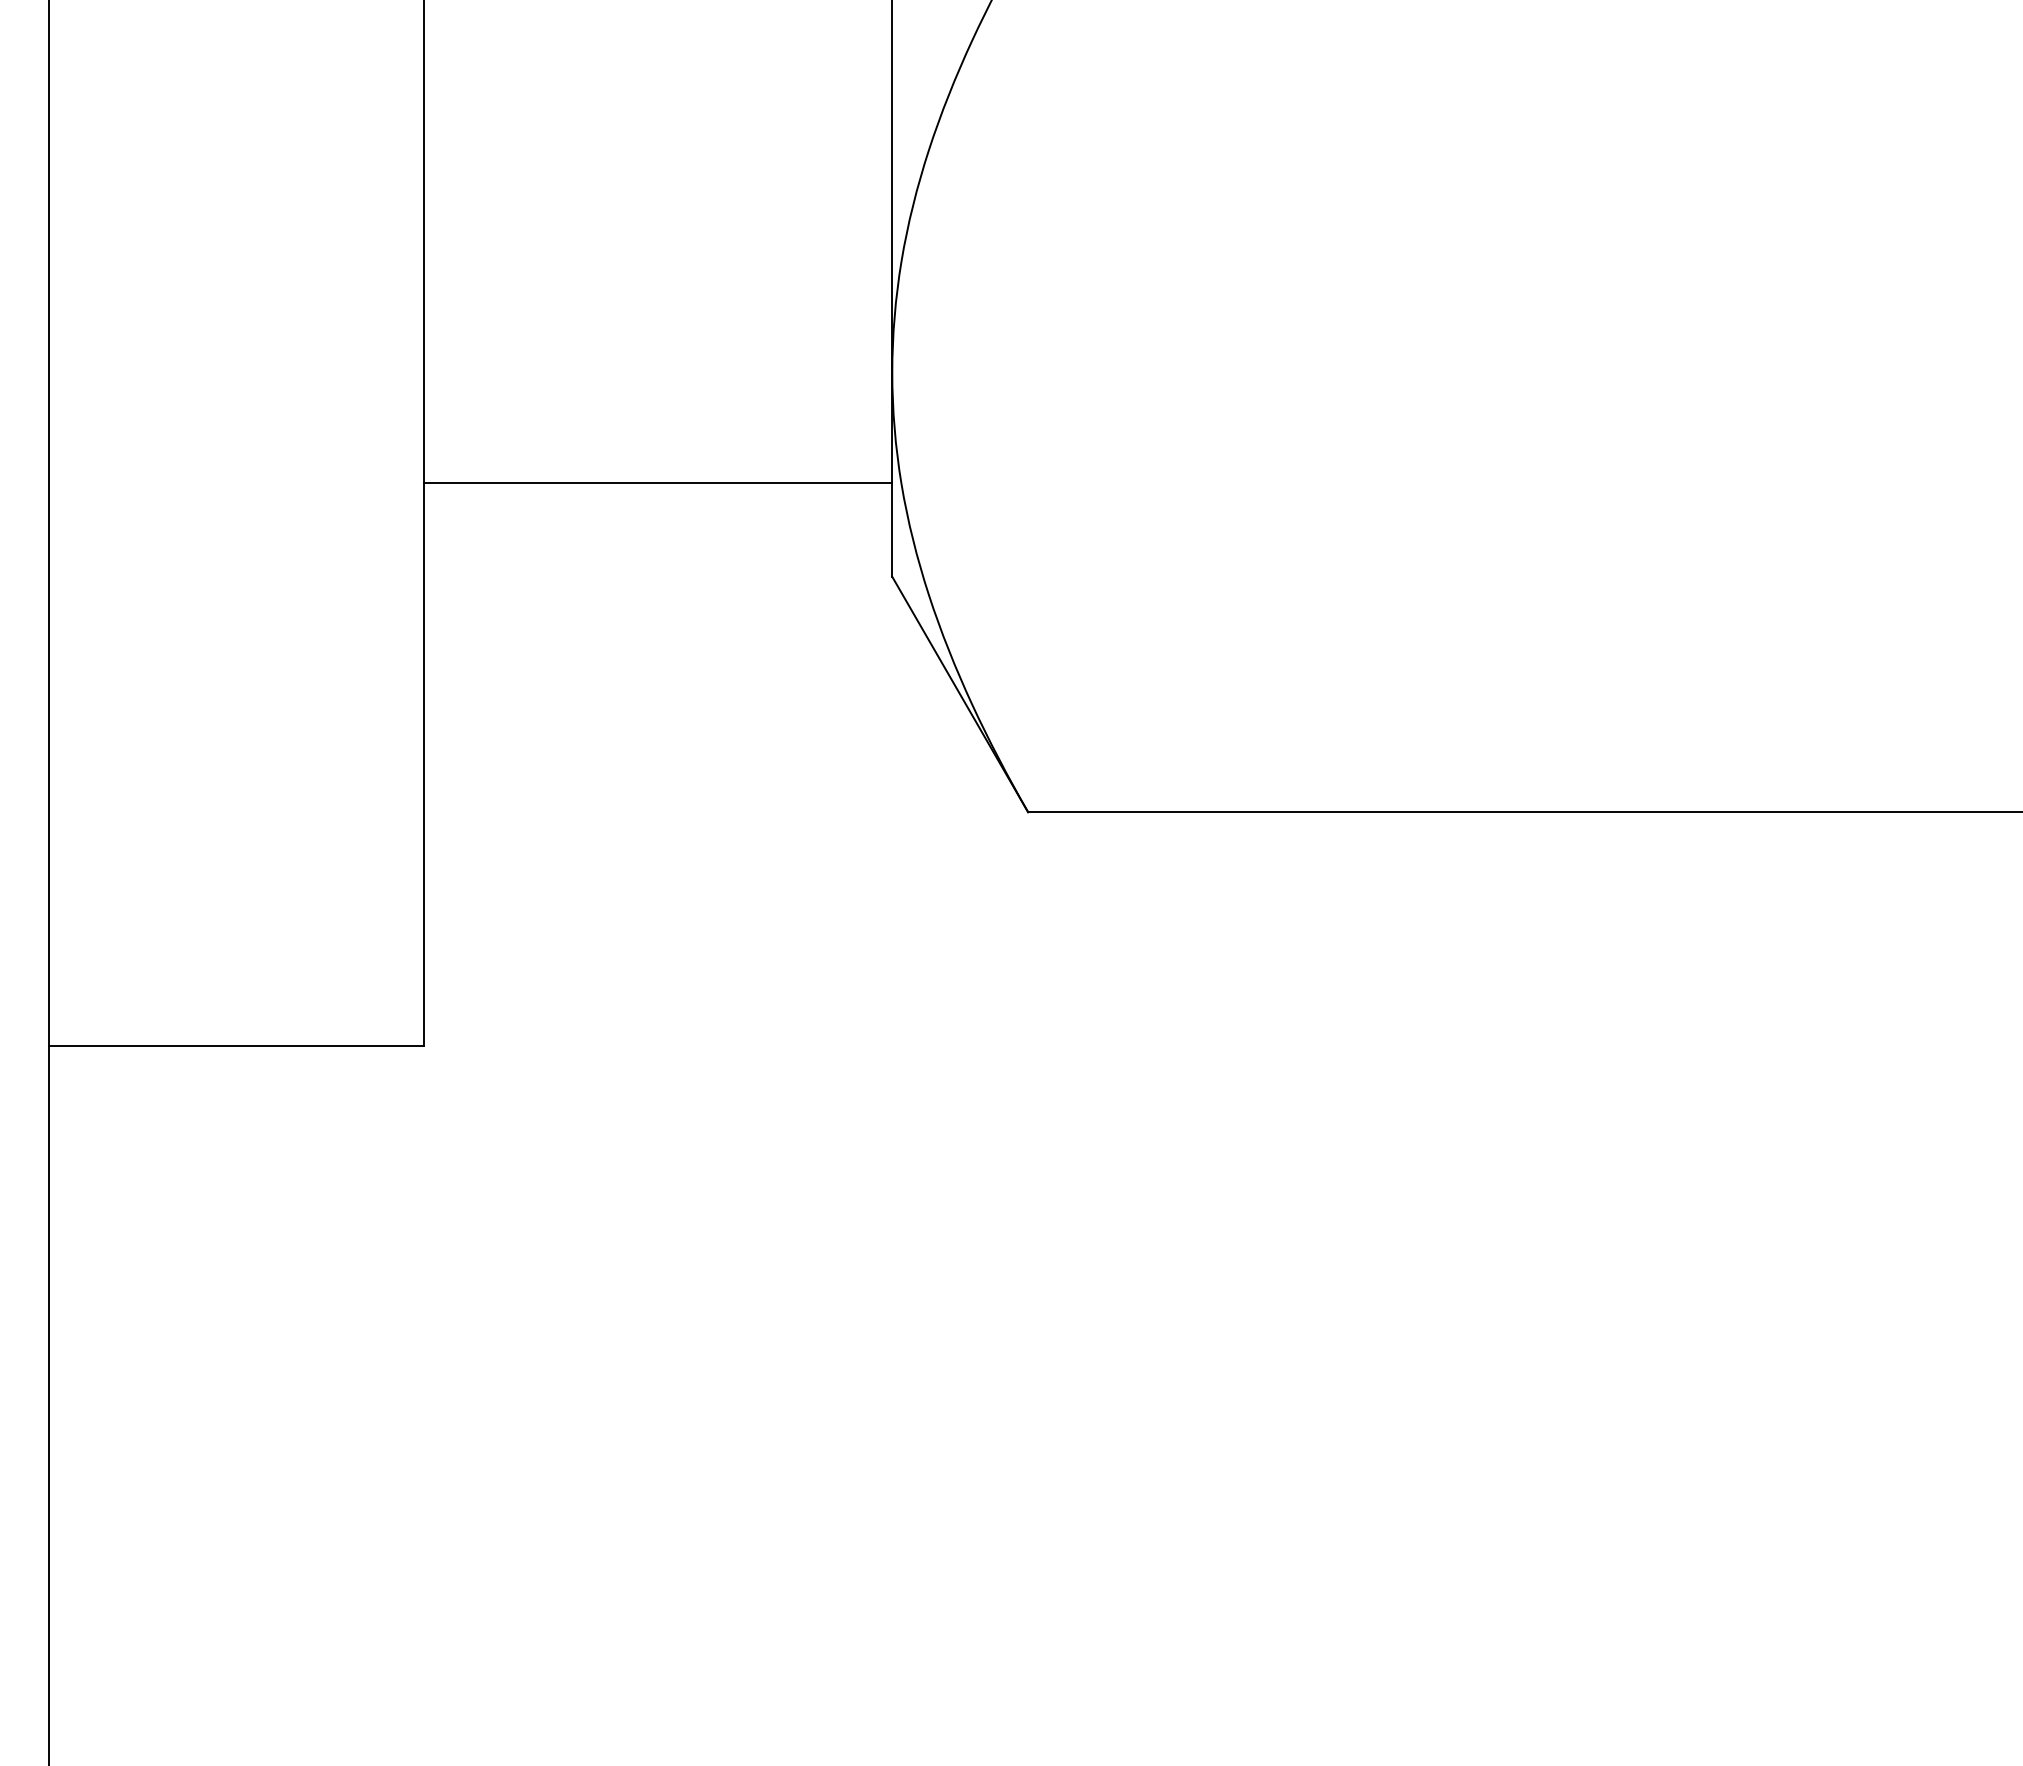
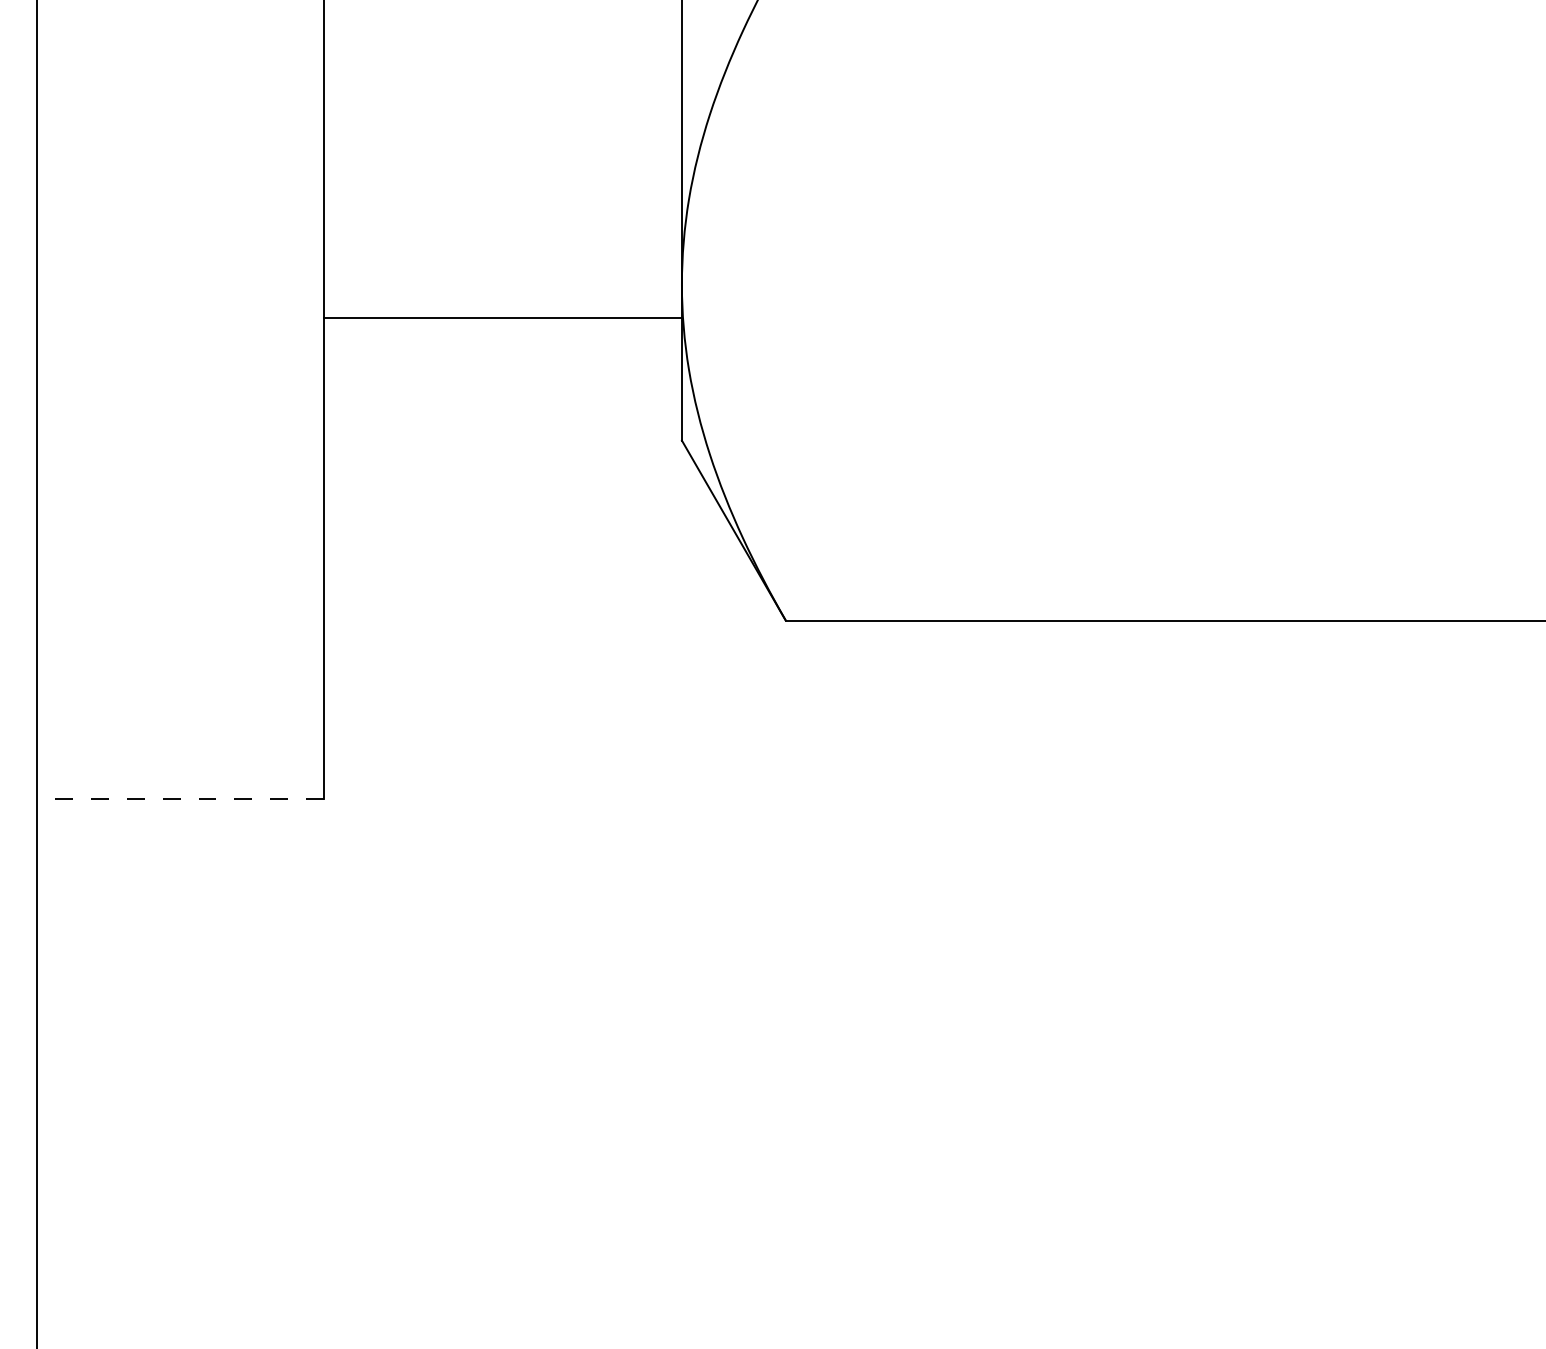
line: (657, 483) -> (502, 318), moved
line: (235, 1045) -> (180, 798), solid -> dashed

